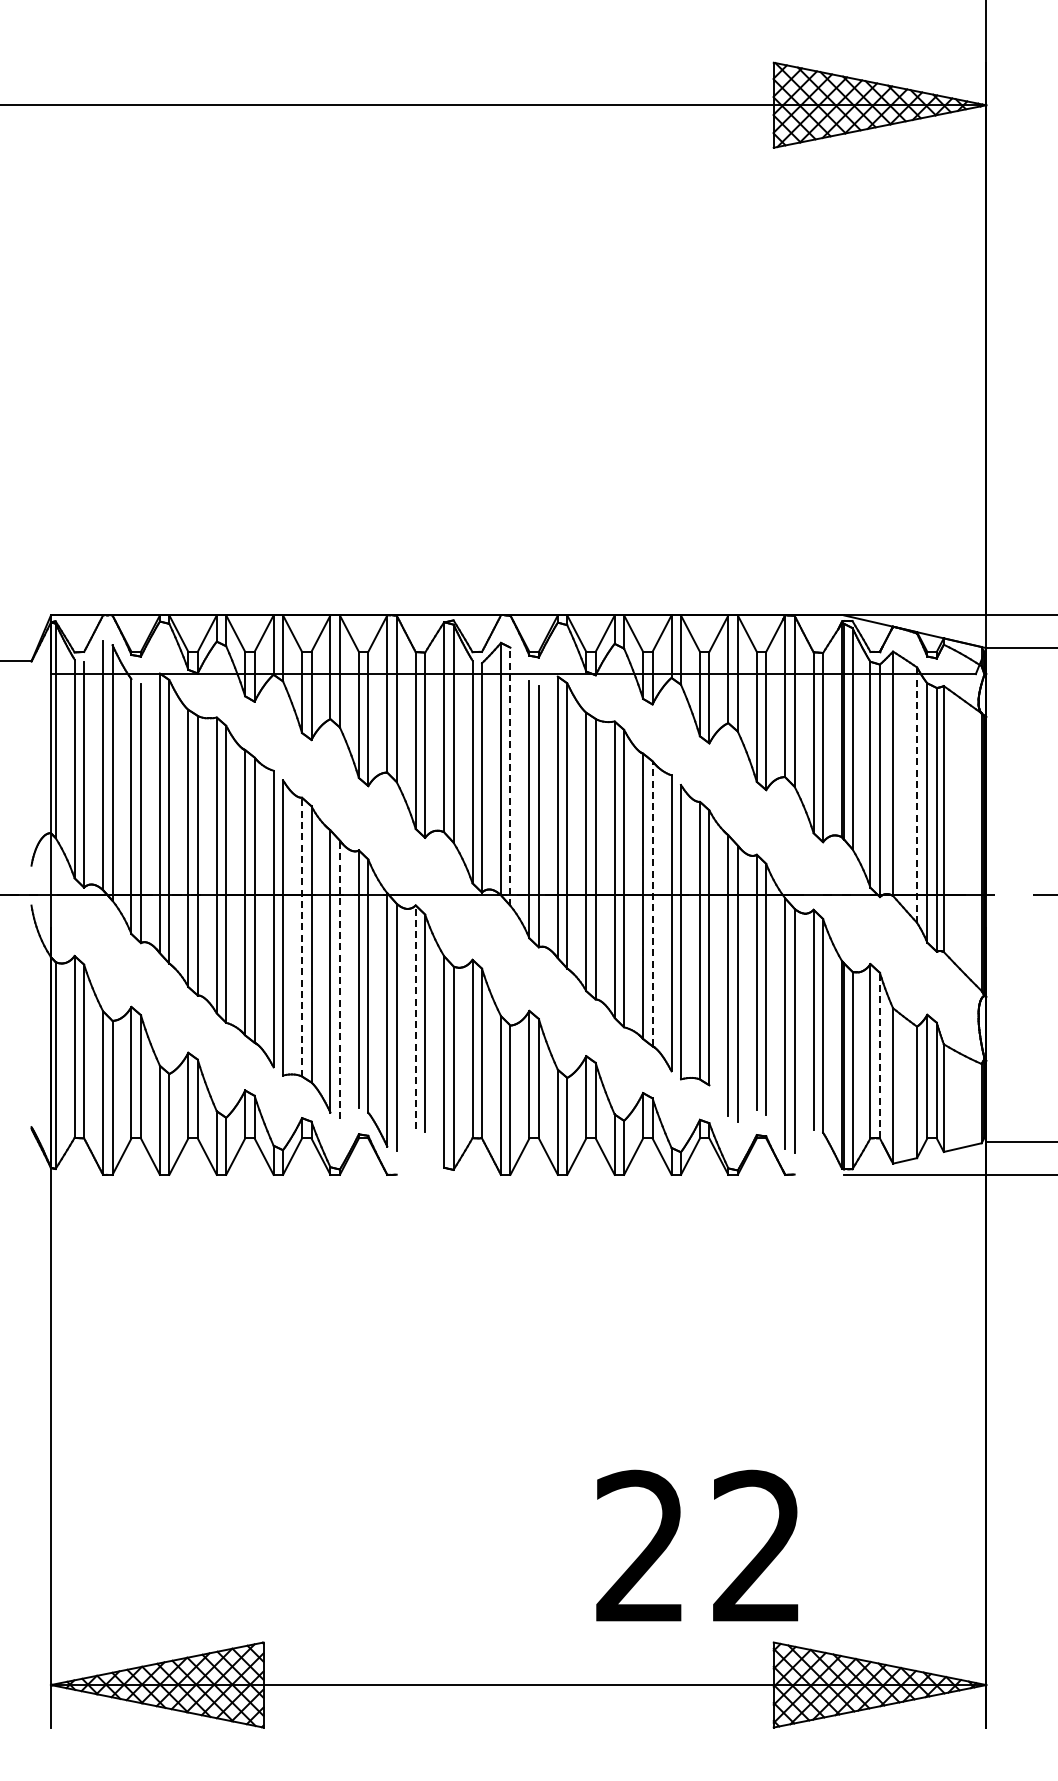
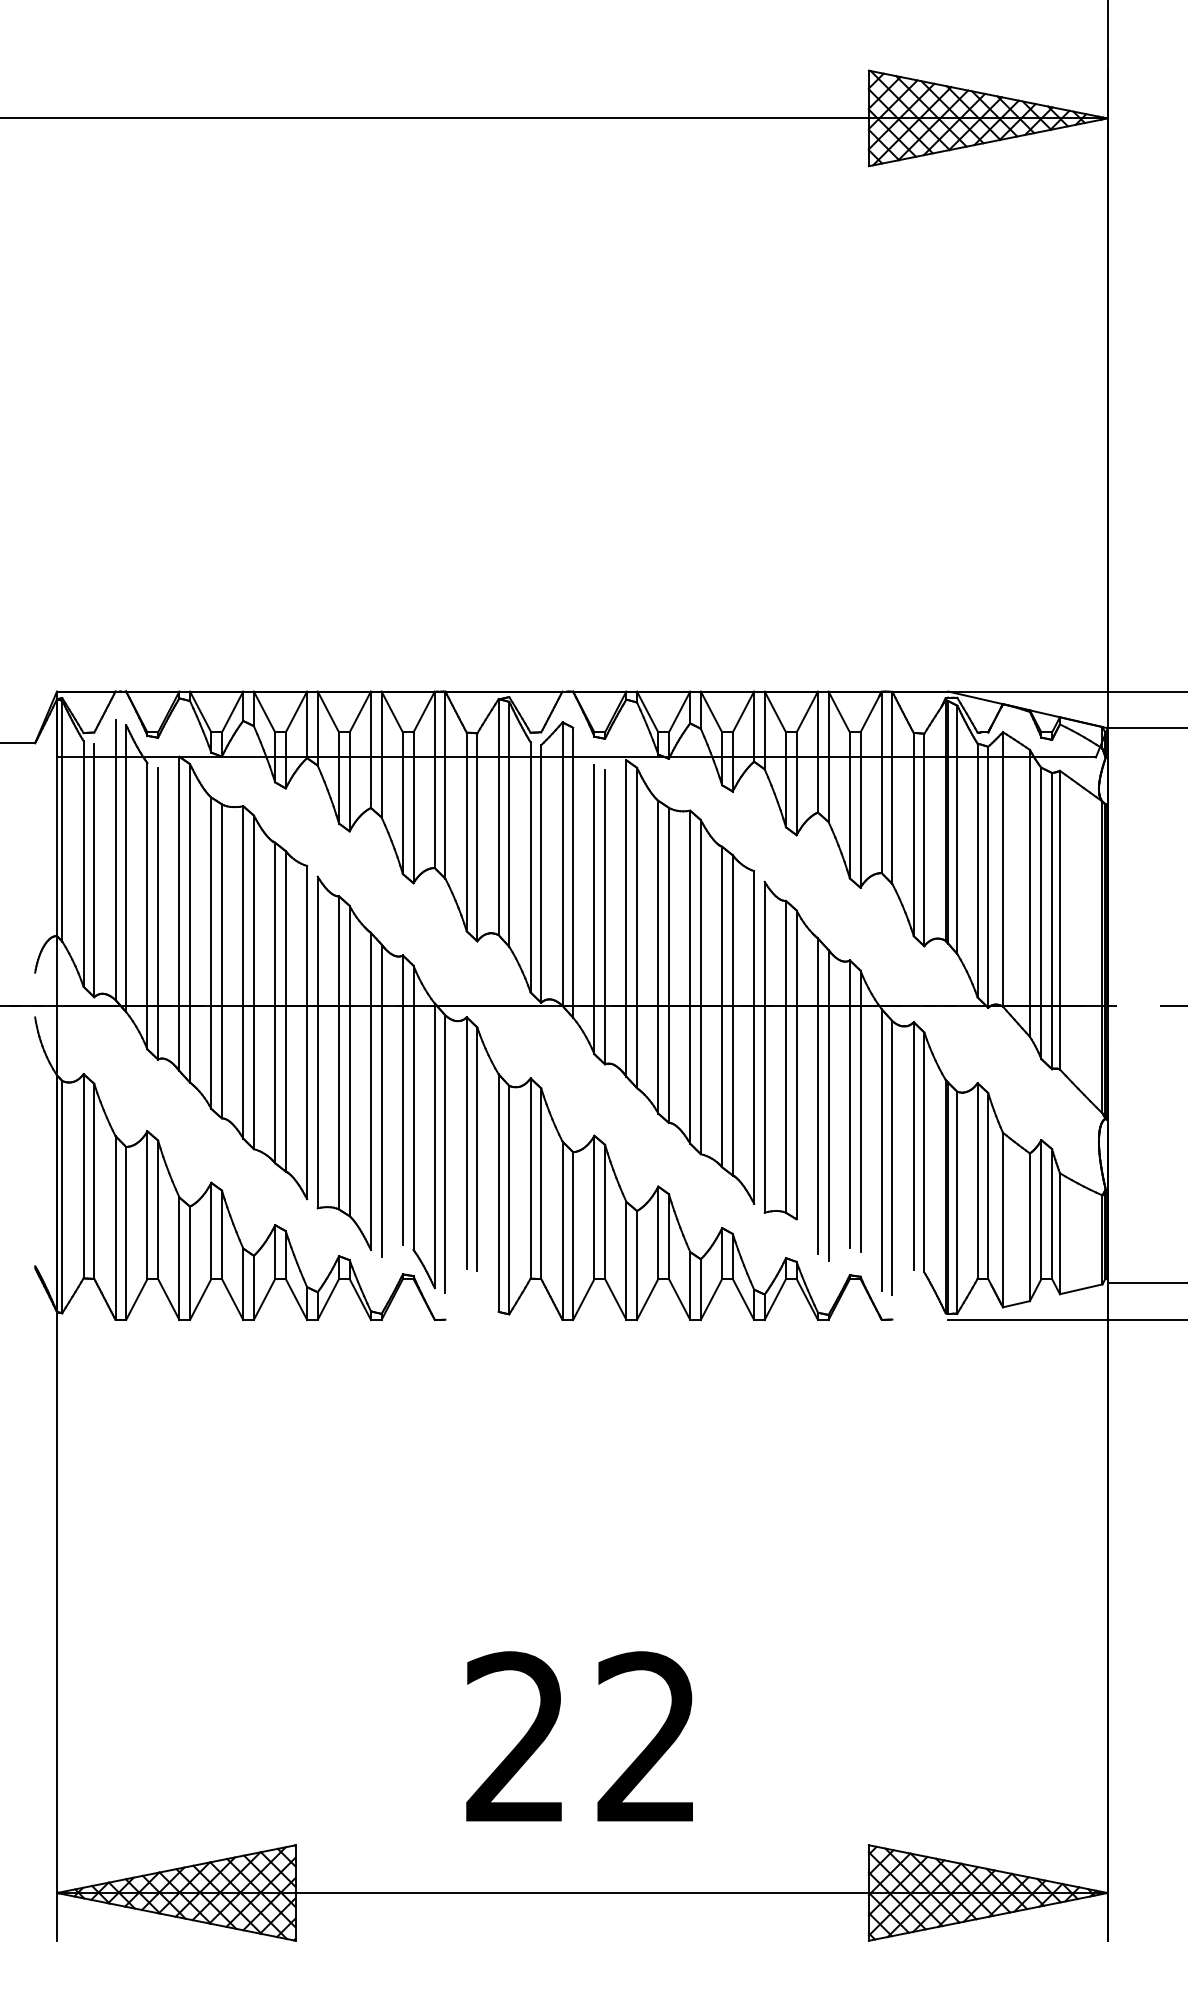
line: (510, 776) -> (573, 872), dashed -> solid
line: (917, 795) -> (1030, 893), dashed -> solid
line: (652, 903) -> (732, 1015), dashed -> solid
line: (302, 936) -> (339, 1052), dashed -> solid
line: (339, 979) -> (381, 1100), dashed -> solid
line: (415, 1017) -> (466, 1143), dashed -> solid
line: (879, 1055) -> (987, 1185), dashed -> solid
text: (697, 1545) -> (579, 1736), moved

